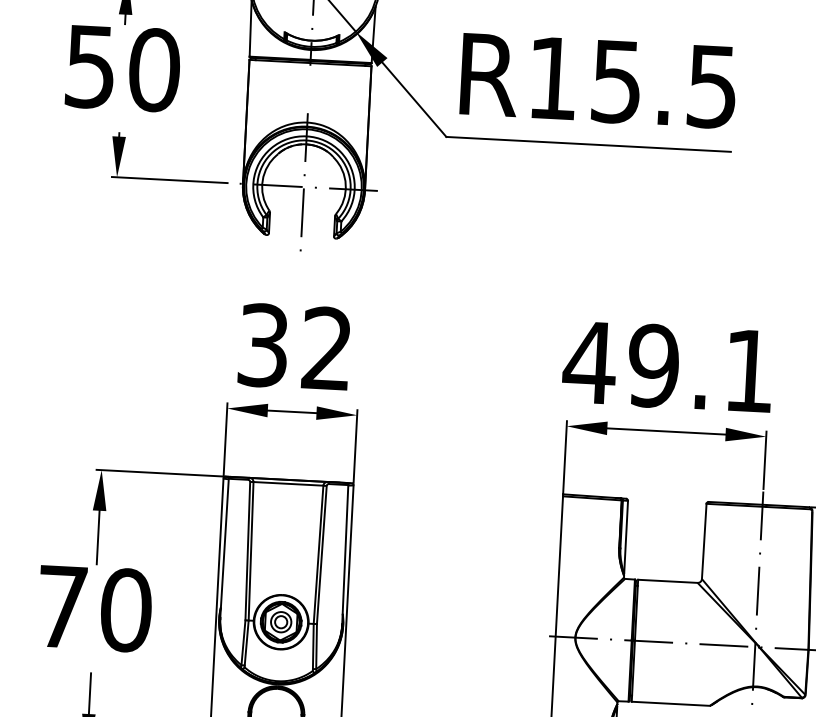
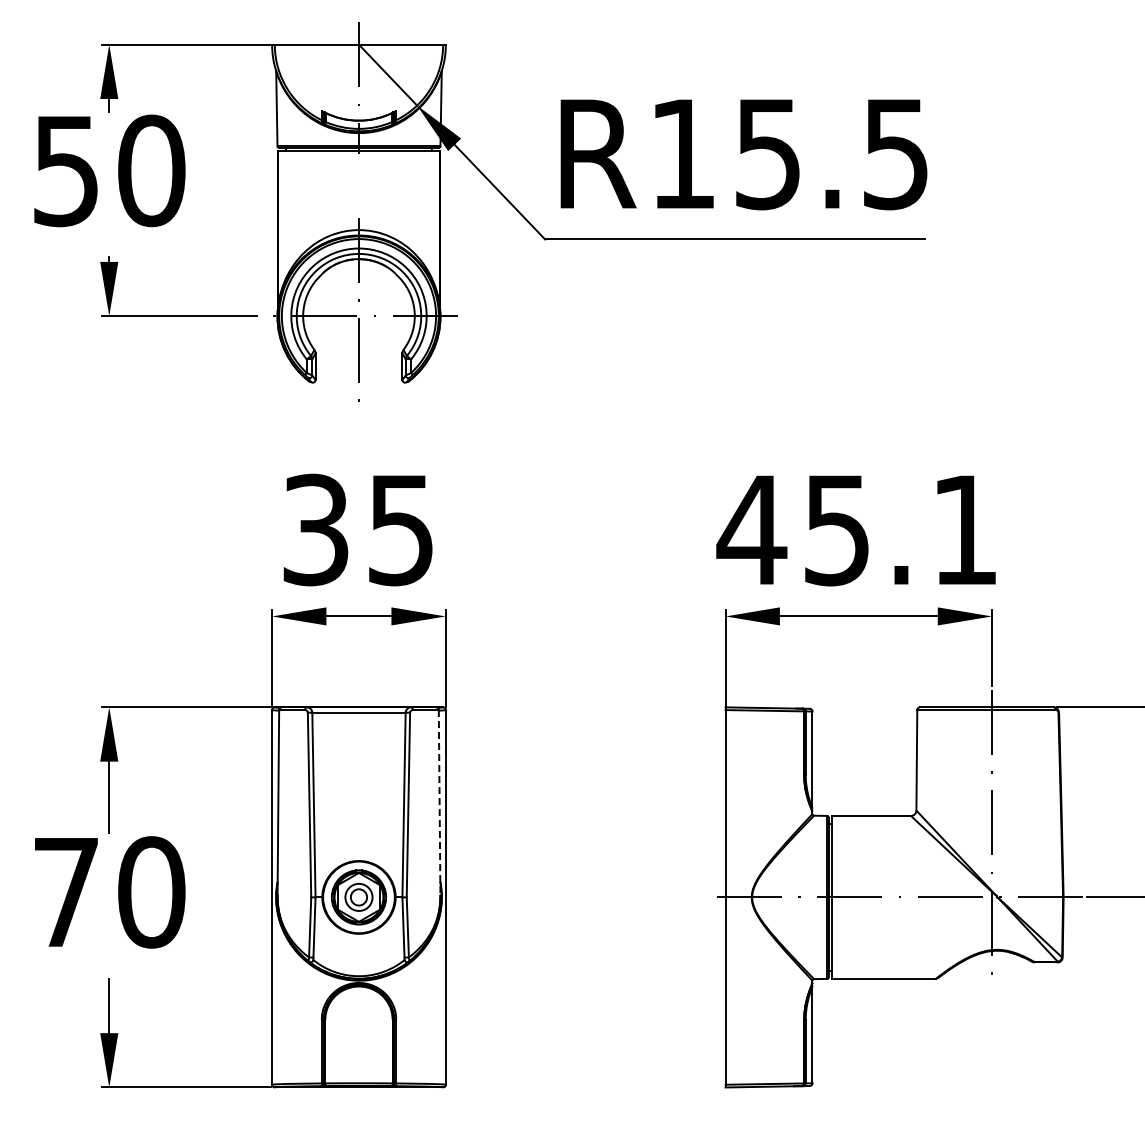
text: (326, 348) -> (400, 529), 32 -> 35
text: (653, 365) -> (836, 529), 49.1 -> 45.1
line: (345, 555) -> (439, 803), solid -> dashed

